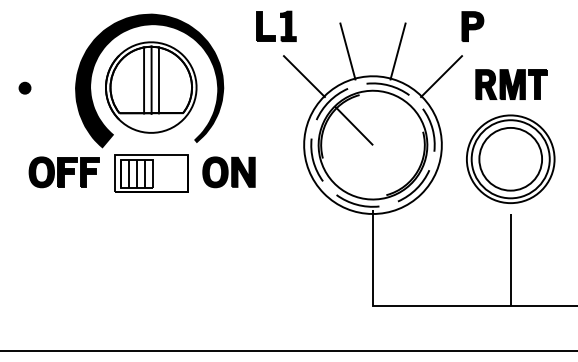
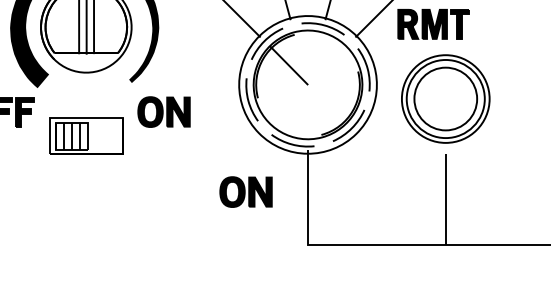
part: (511, 84) -> (433, 24), moved
part: (151, 173) -> (86, 136), moved
part: (310, 252) -> (245, 192), added

